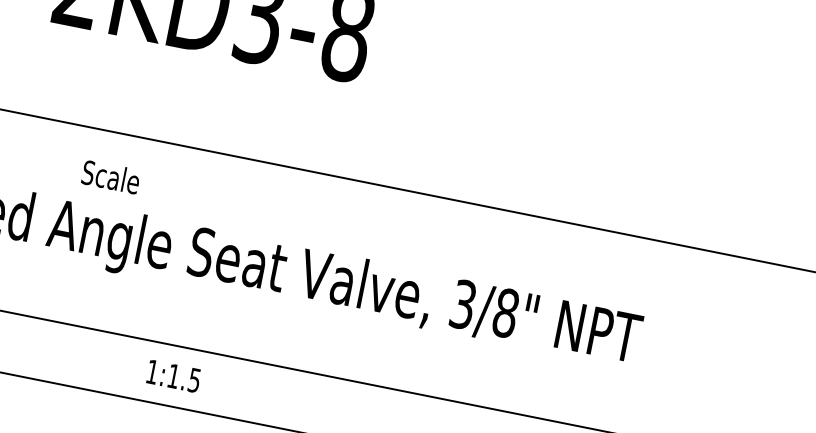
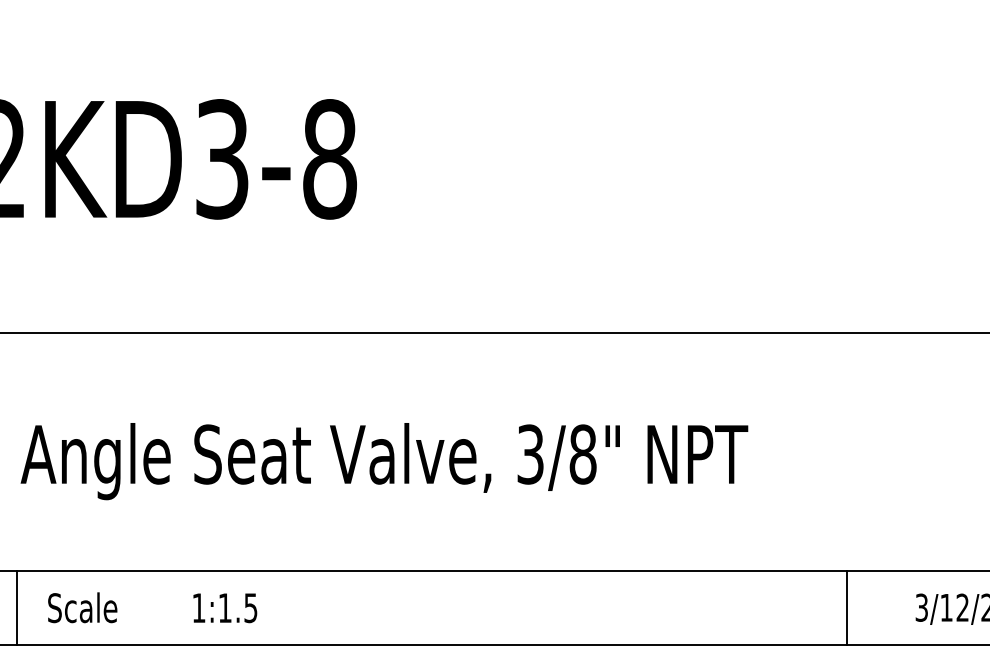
text: (110, 176) -> (82, 607), moved
line: (21, 345) -> (16, 607), added
text: (173, 376) -> (225, 608), moved

